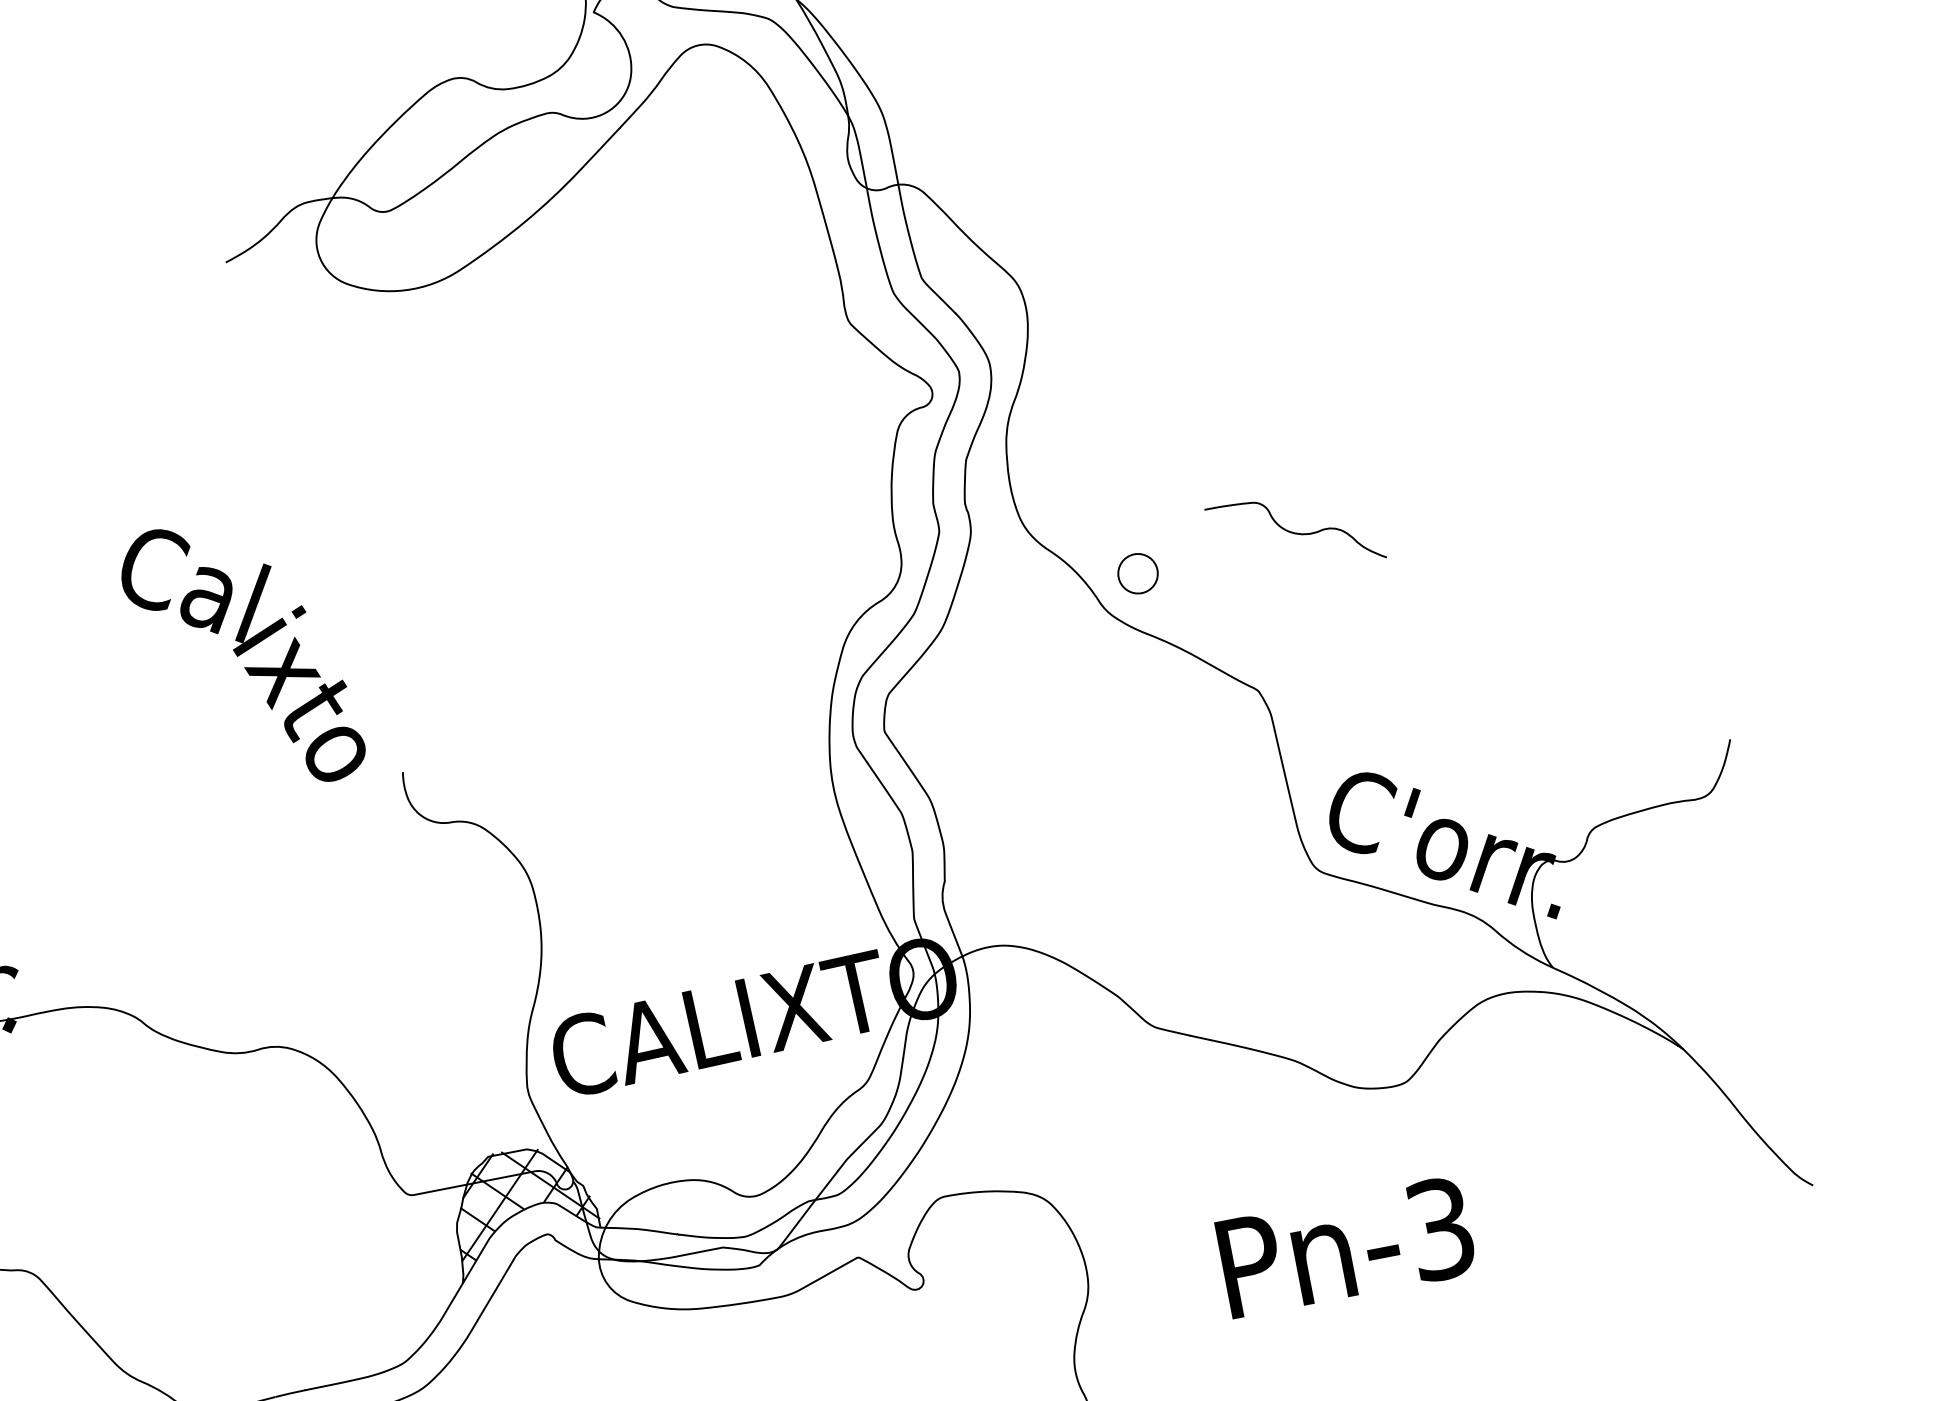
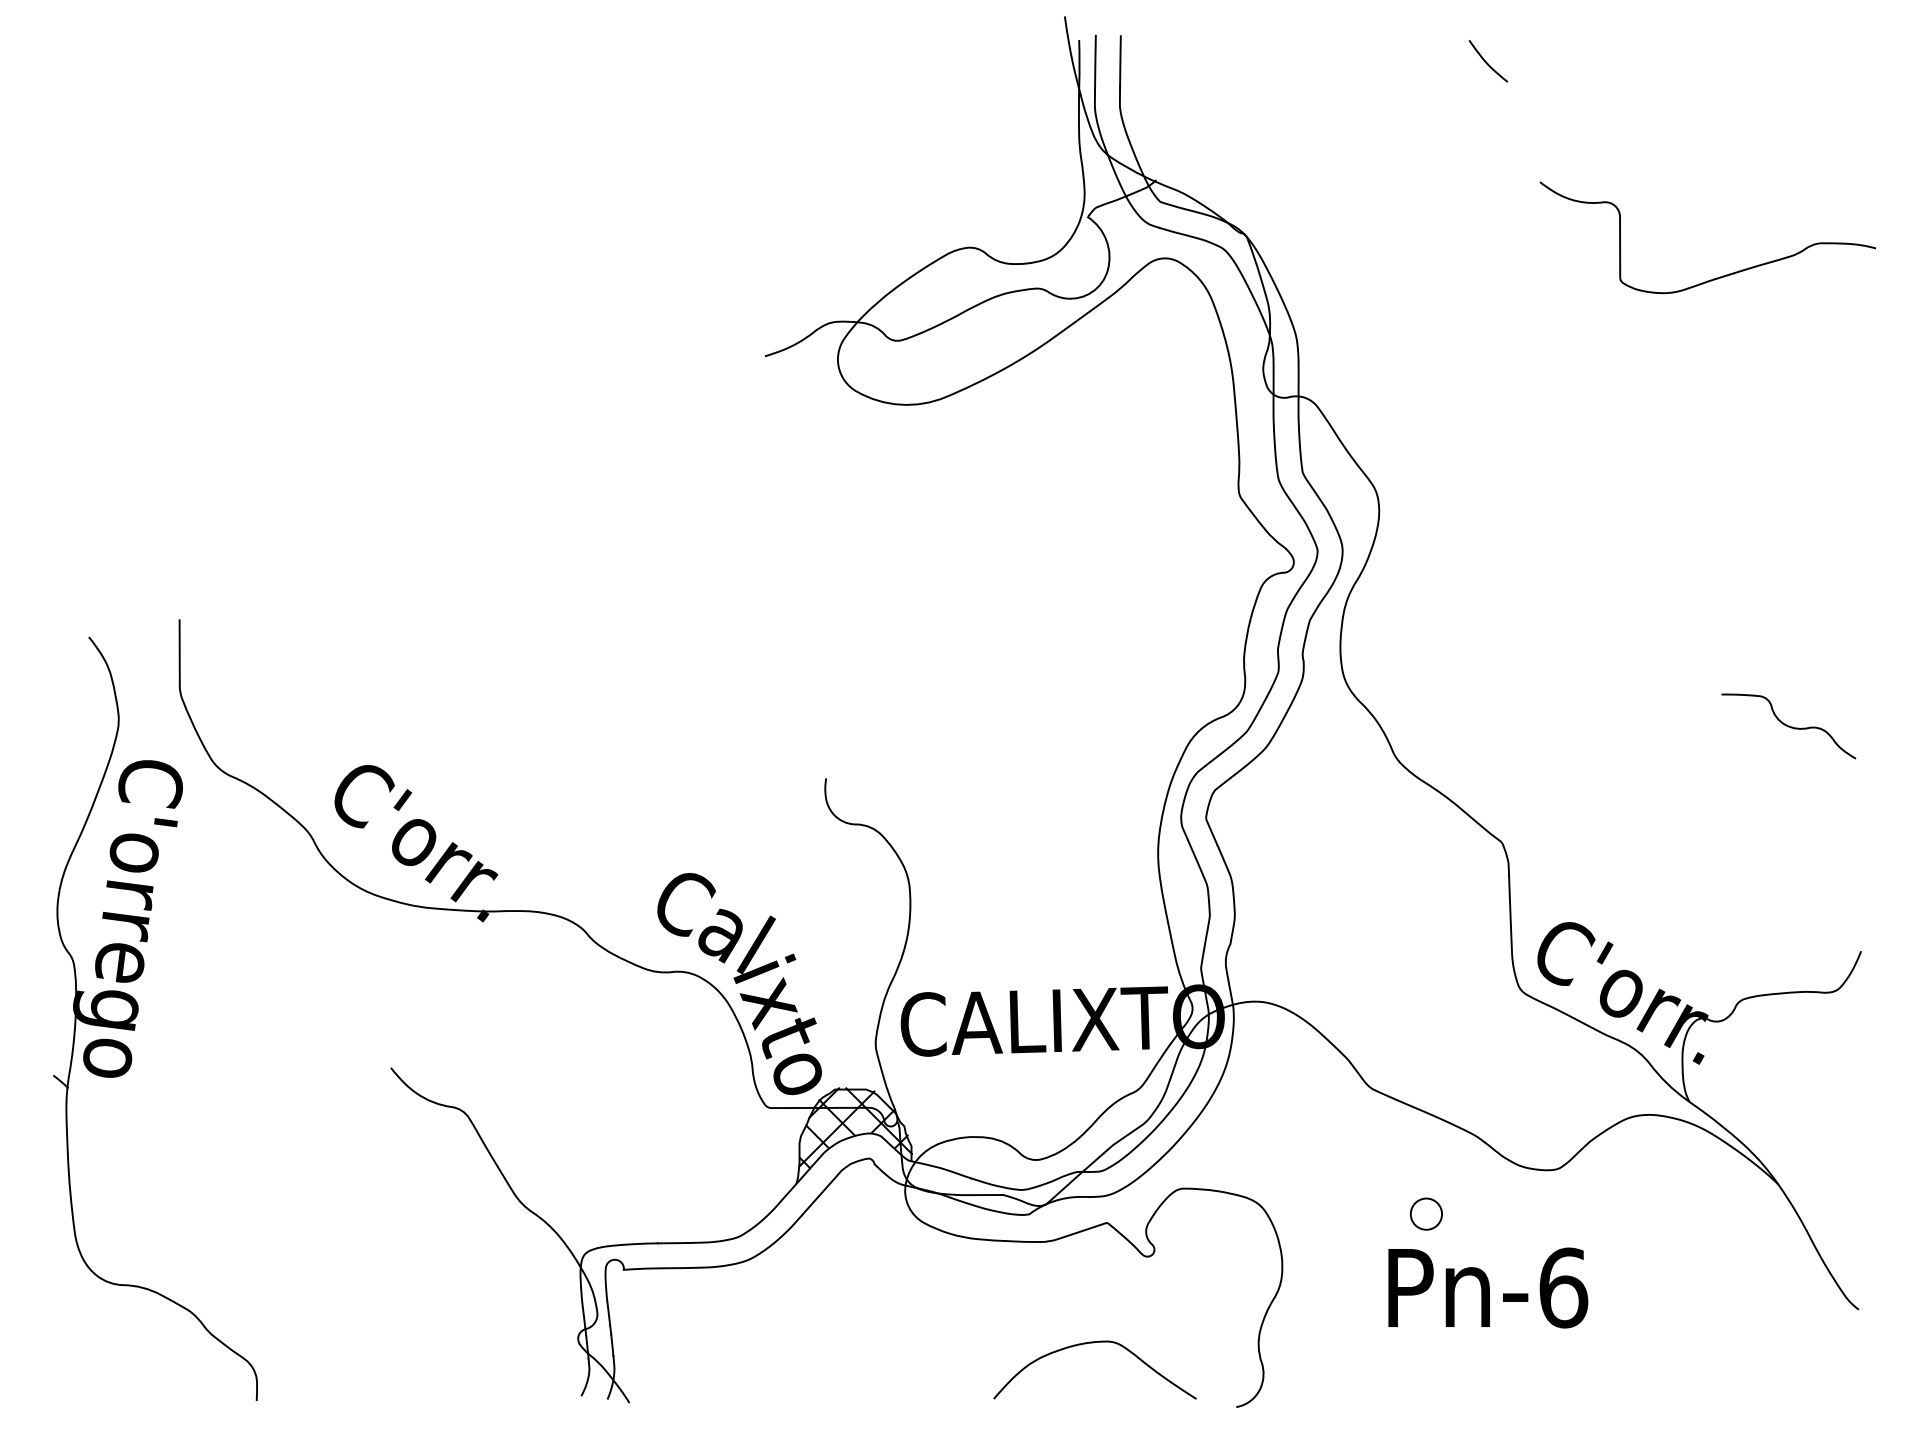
curve: (1295, 533) -> (1788, 726), moved
part: (1136, 573) -> (1425, 1213), moved
text: (241, 656) -> (739, 984), moved
text: (1440, 1228) -> (1563, 1287), Pn-3 -> Pn-6

